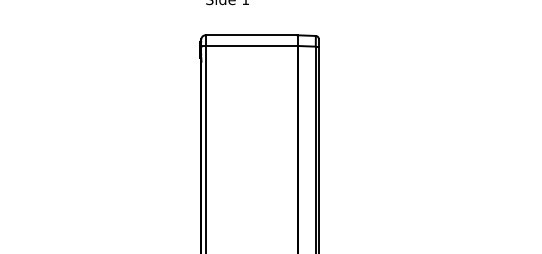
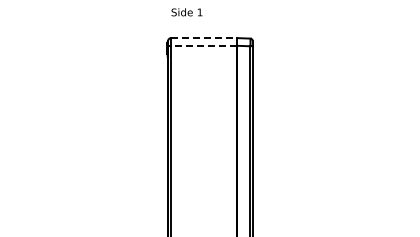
line: (251, 35) -> (204, 38), solid -> dashed
line: (250, 45) -> (203, 45), solid -> dashed

